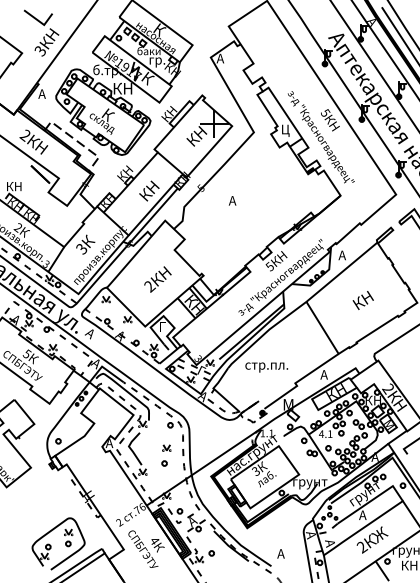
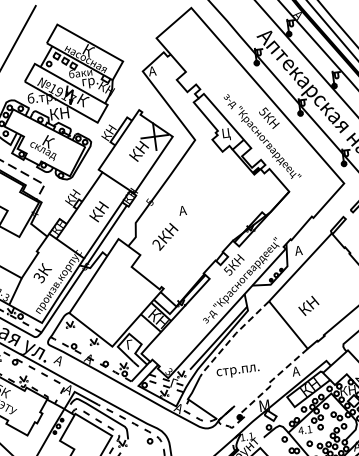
text: (157, 279) -> (164, 236), moved
text: (362, 300) -> (308, 306), moved
line: (265, 333) -> (232, 338), solid -> dashed
line: (297, 381) -> (270, 381), solid -> dashed

